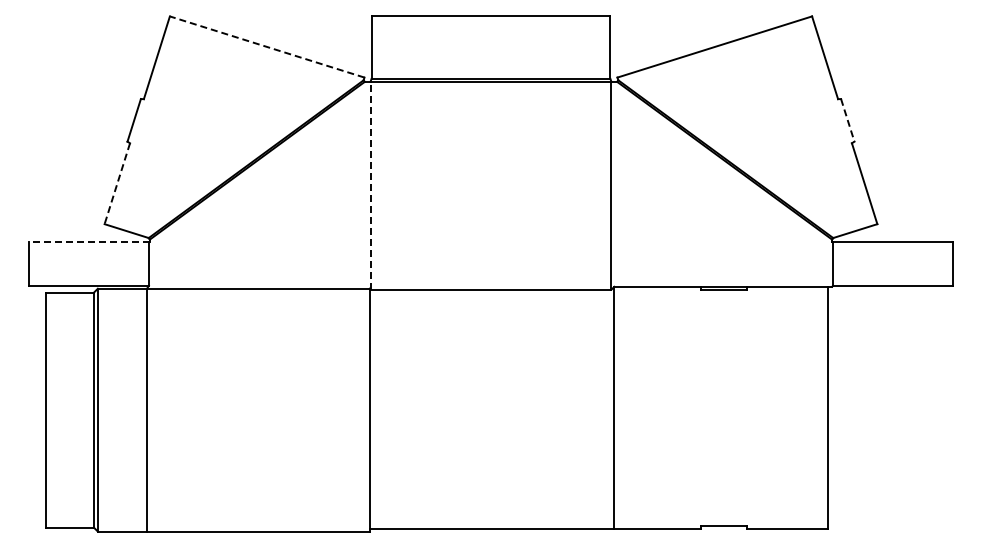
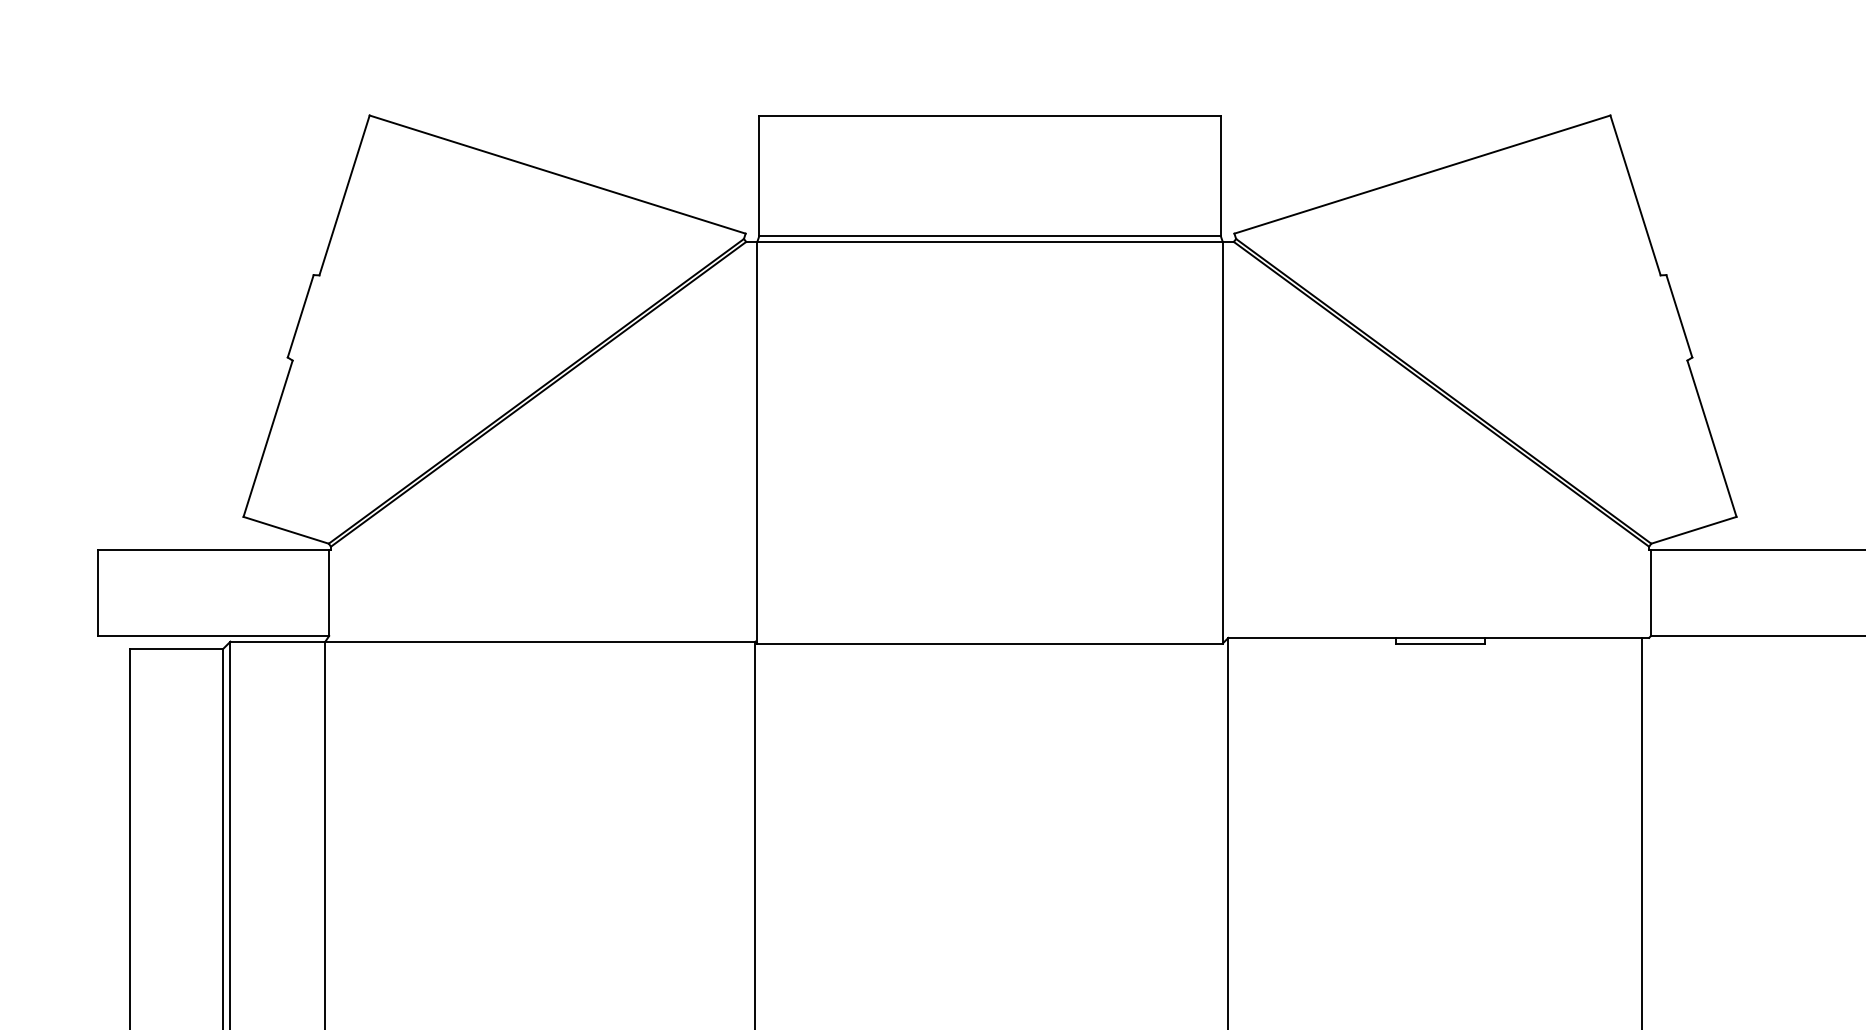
line: (267, 47) -> (558, 175), dashed -> solid
line: (847, 120) -> (1678, 316), dashed -> solid
line: (117, 184) -> (268, 440), dashed -> solid
line: (370, 185) -> (757, 442), dashed -> solid
line: (89, 241) -> (214, 550), dashed -> solid

